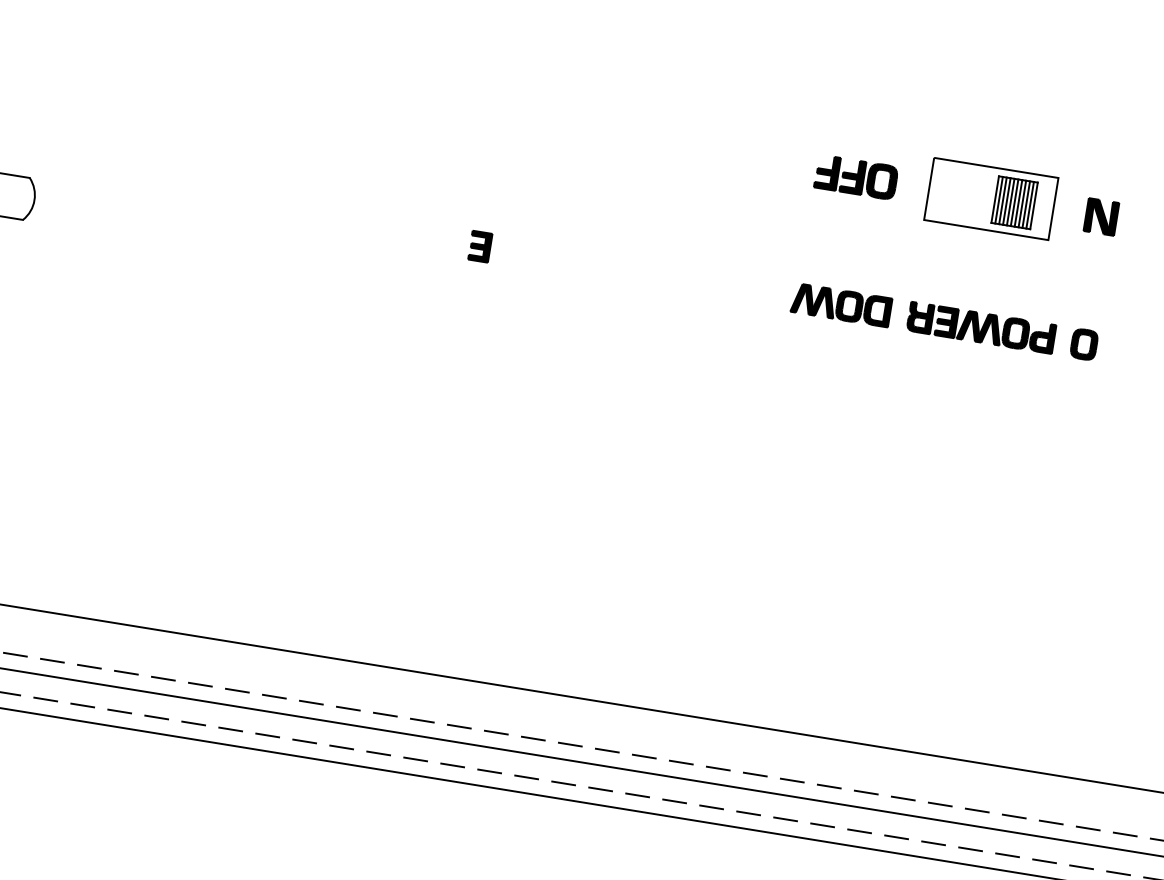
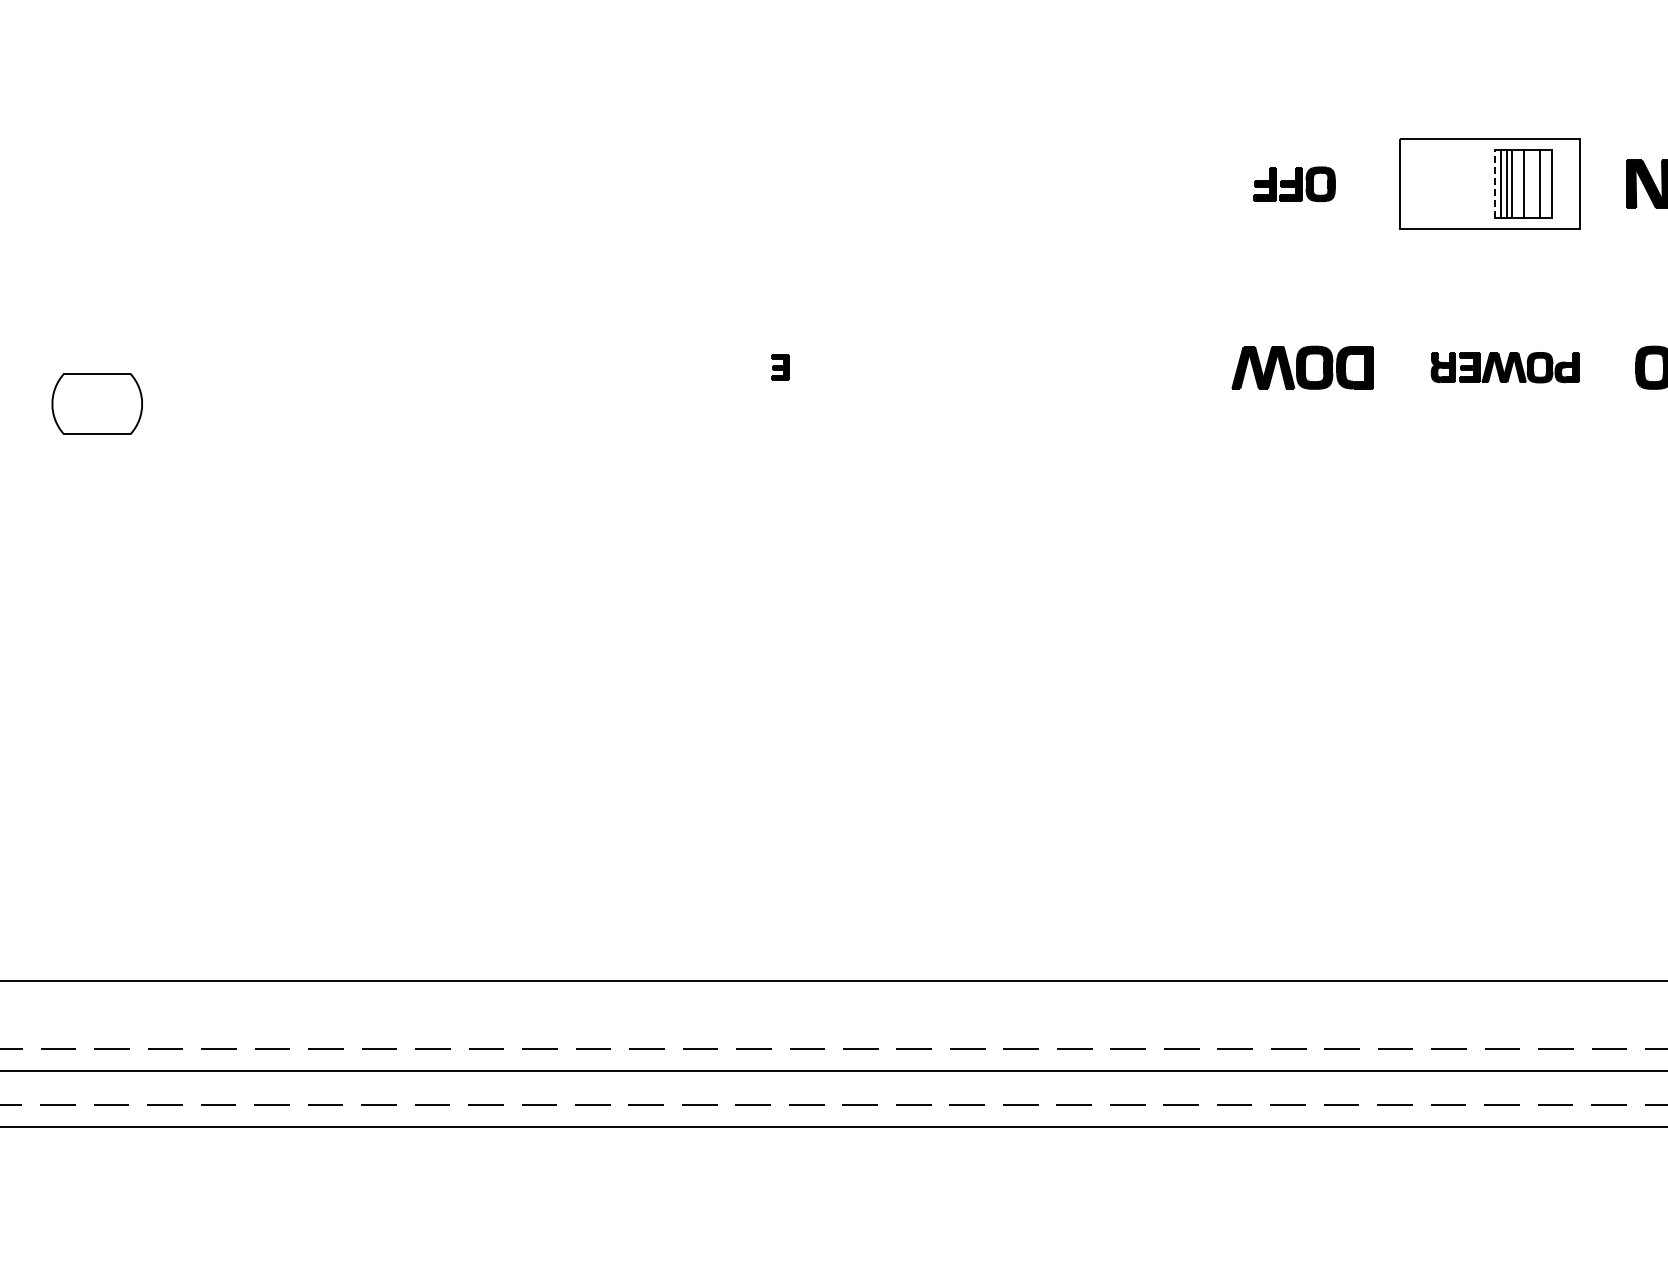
part: (856, 177) -> (1294, 184), size x0.7
line: (995, 199) -> (1495, 183), solid -> dashed
line: (1010, 201) -> (1517, 183), removed
line: (1018, 203) -> (1529, 183), removed
line: (1022, 203) -> (1534, 183), removed
line: (1029, 204) -> (1545, 183), removed
part: (480, 246) -> (780, 367), size x0.6
part: (980, 327) -> (1504, 367), size x0.7

